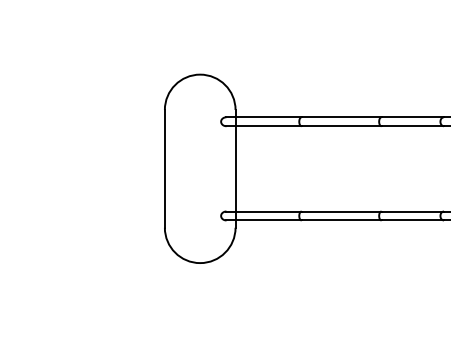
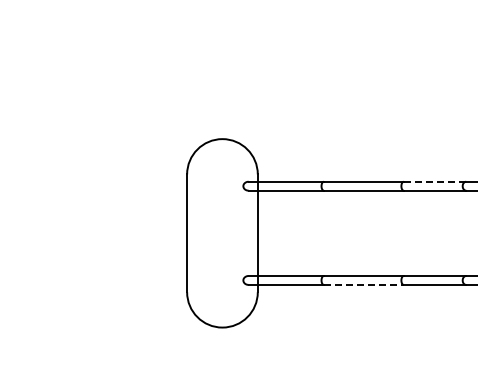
line: (412, 117) -> (434, 181), solid -> dashed
line: (341, 220) -> (363, 284), solid -> dashed

